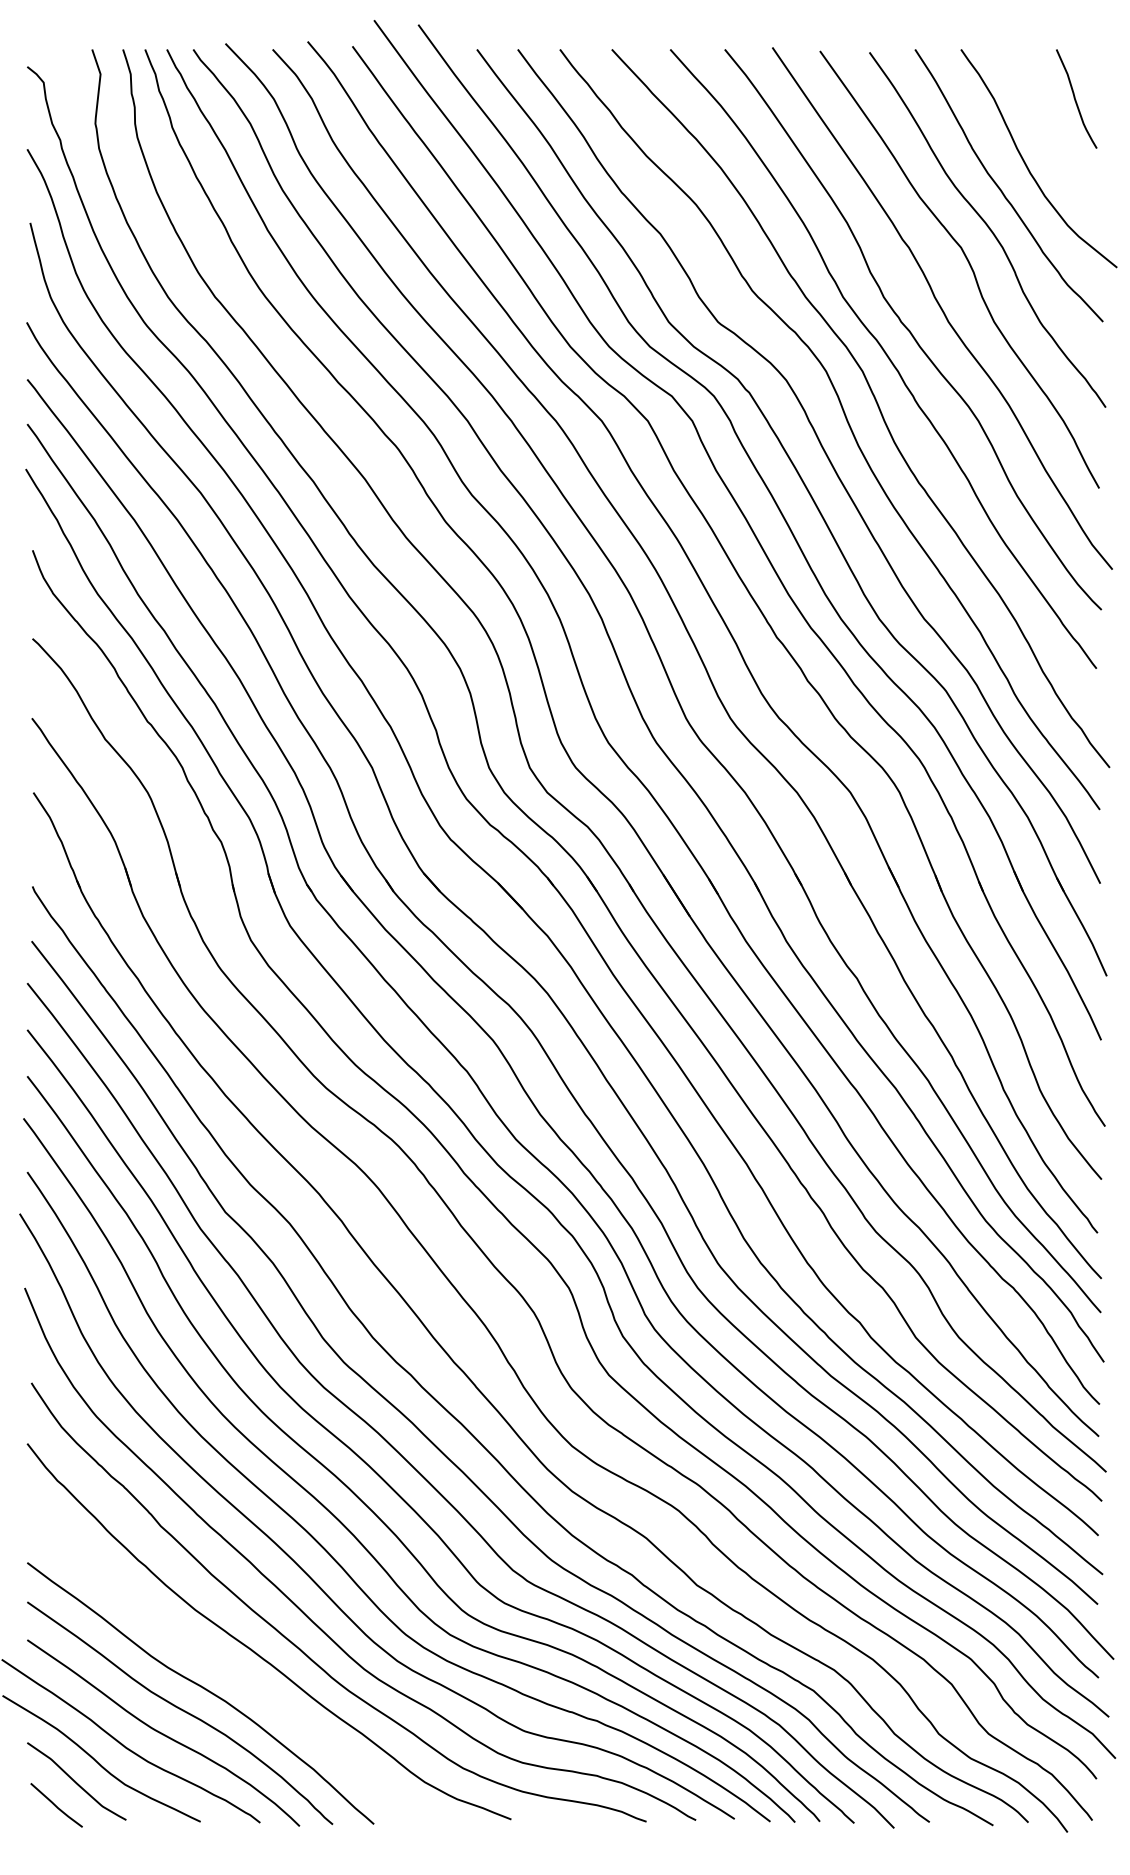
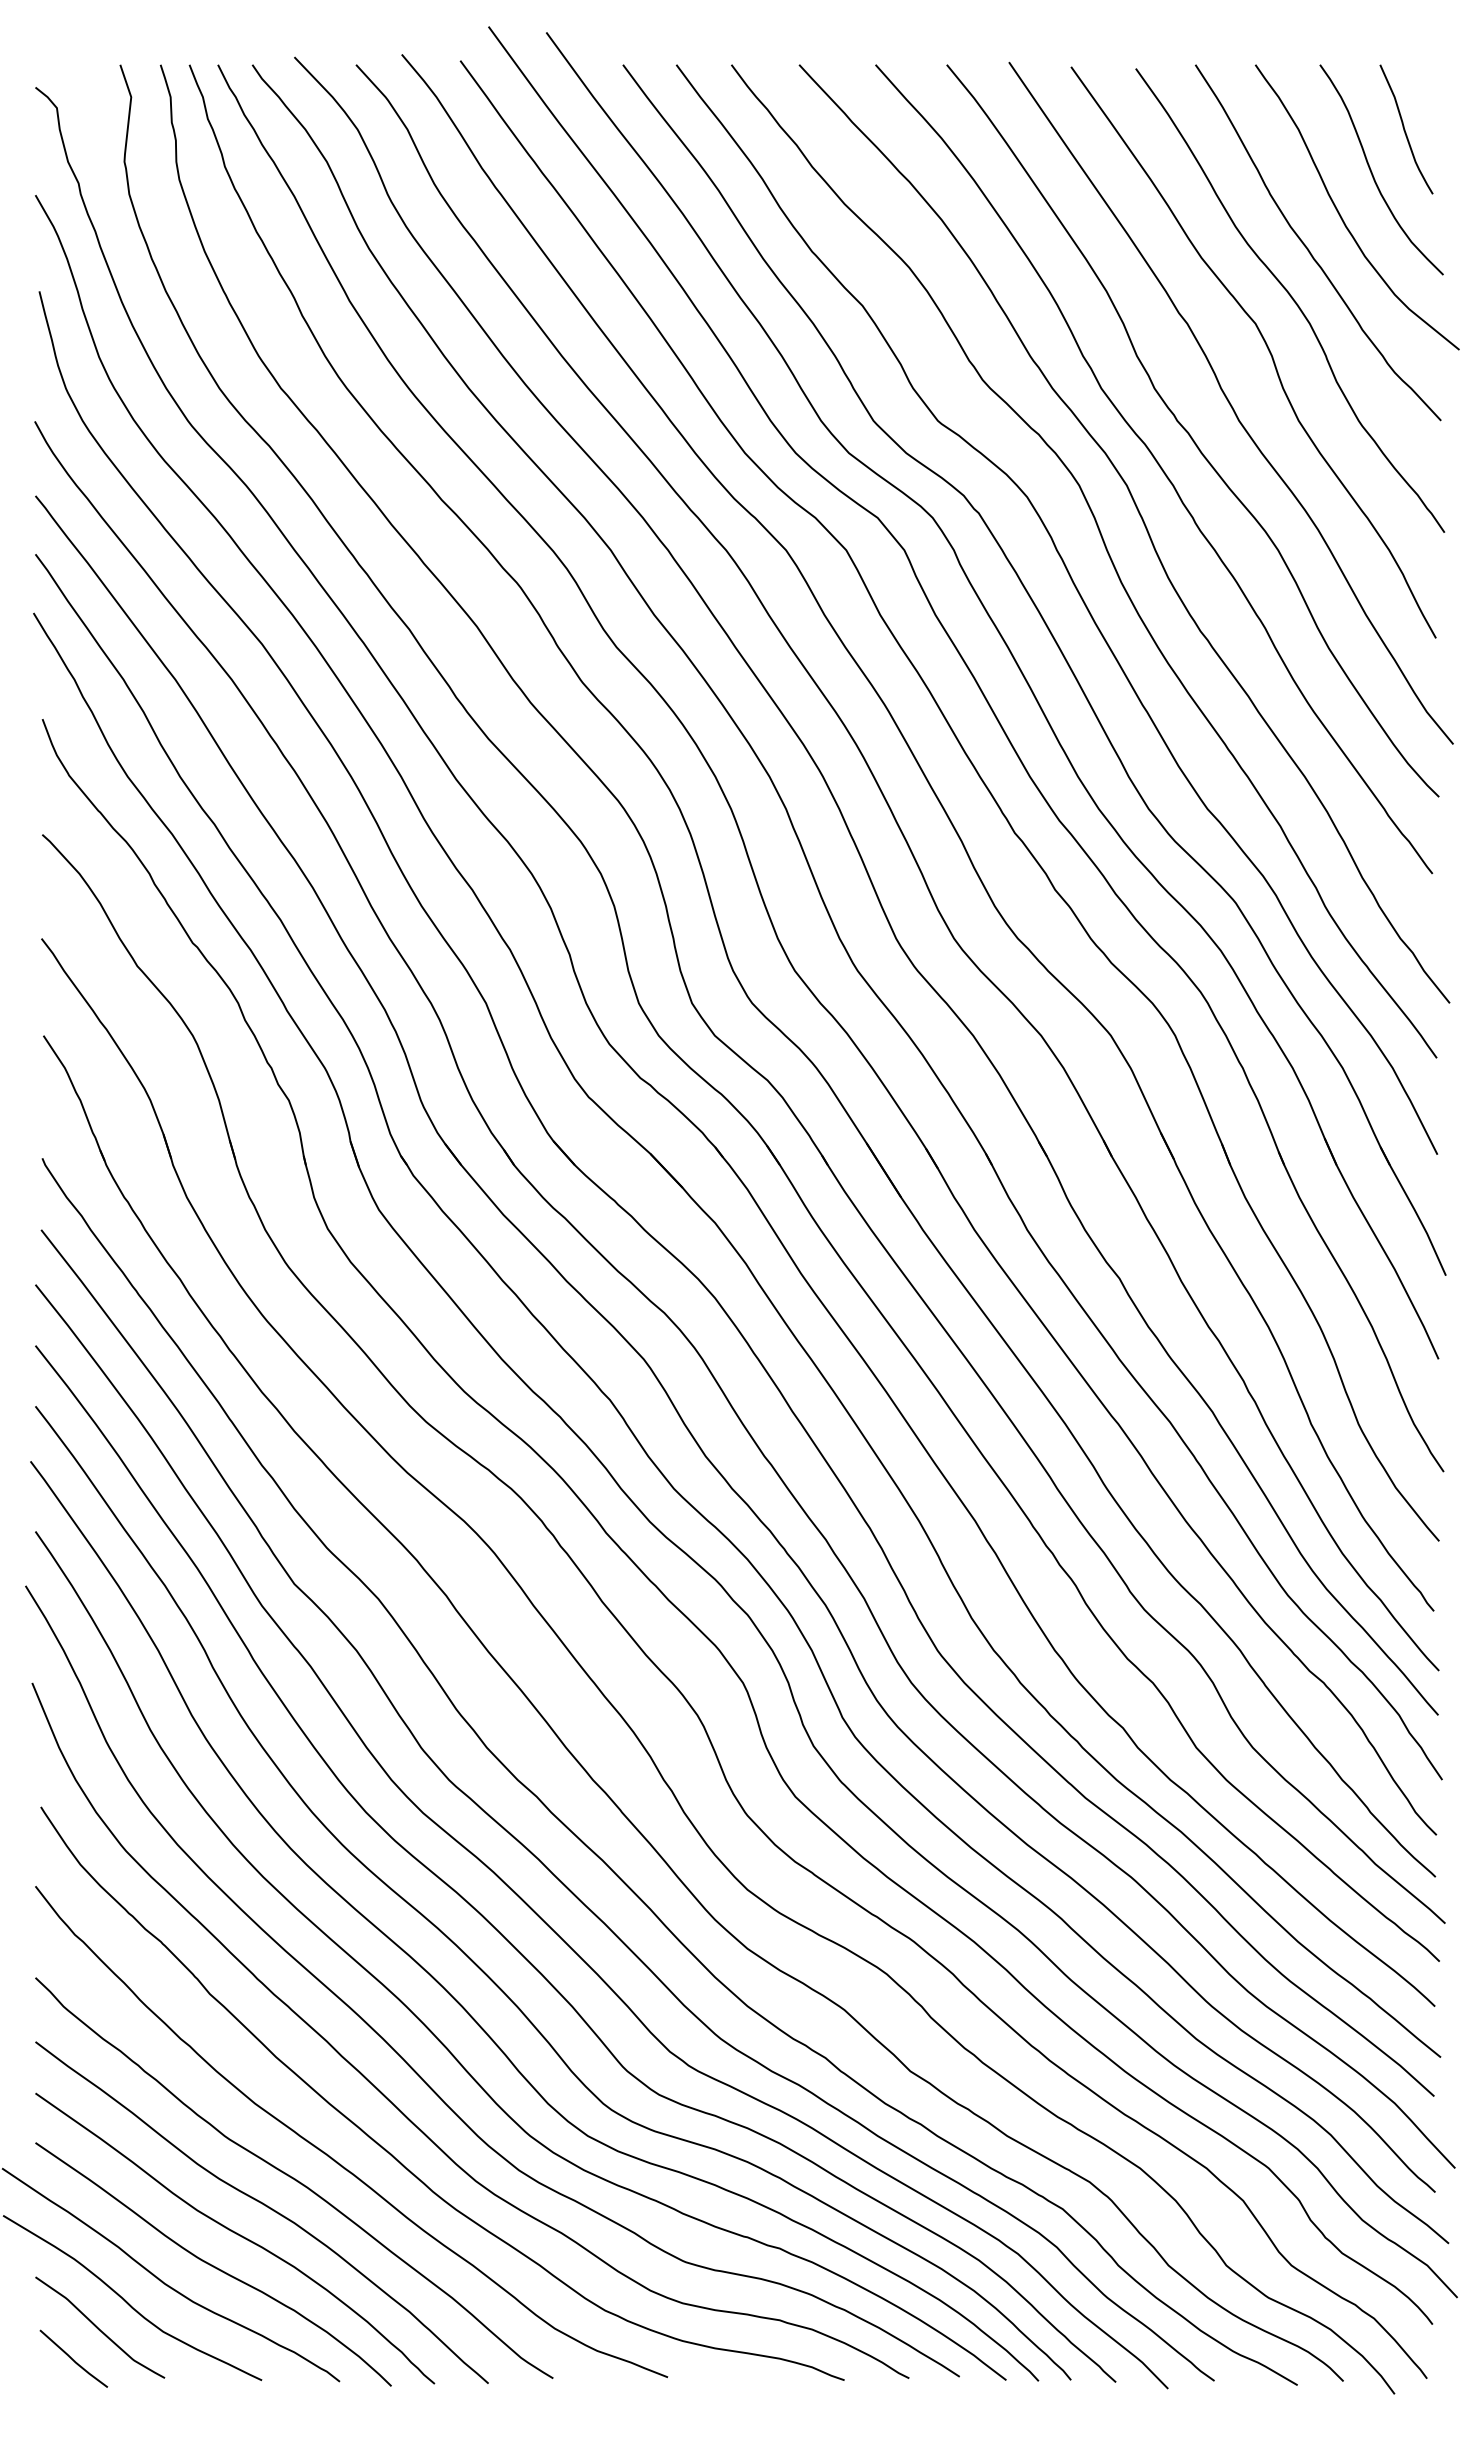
curve: (1051, 132) -> (1373, 173), added
curve: (225, 1666) -> (294, 2177), added

